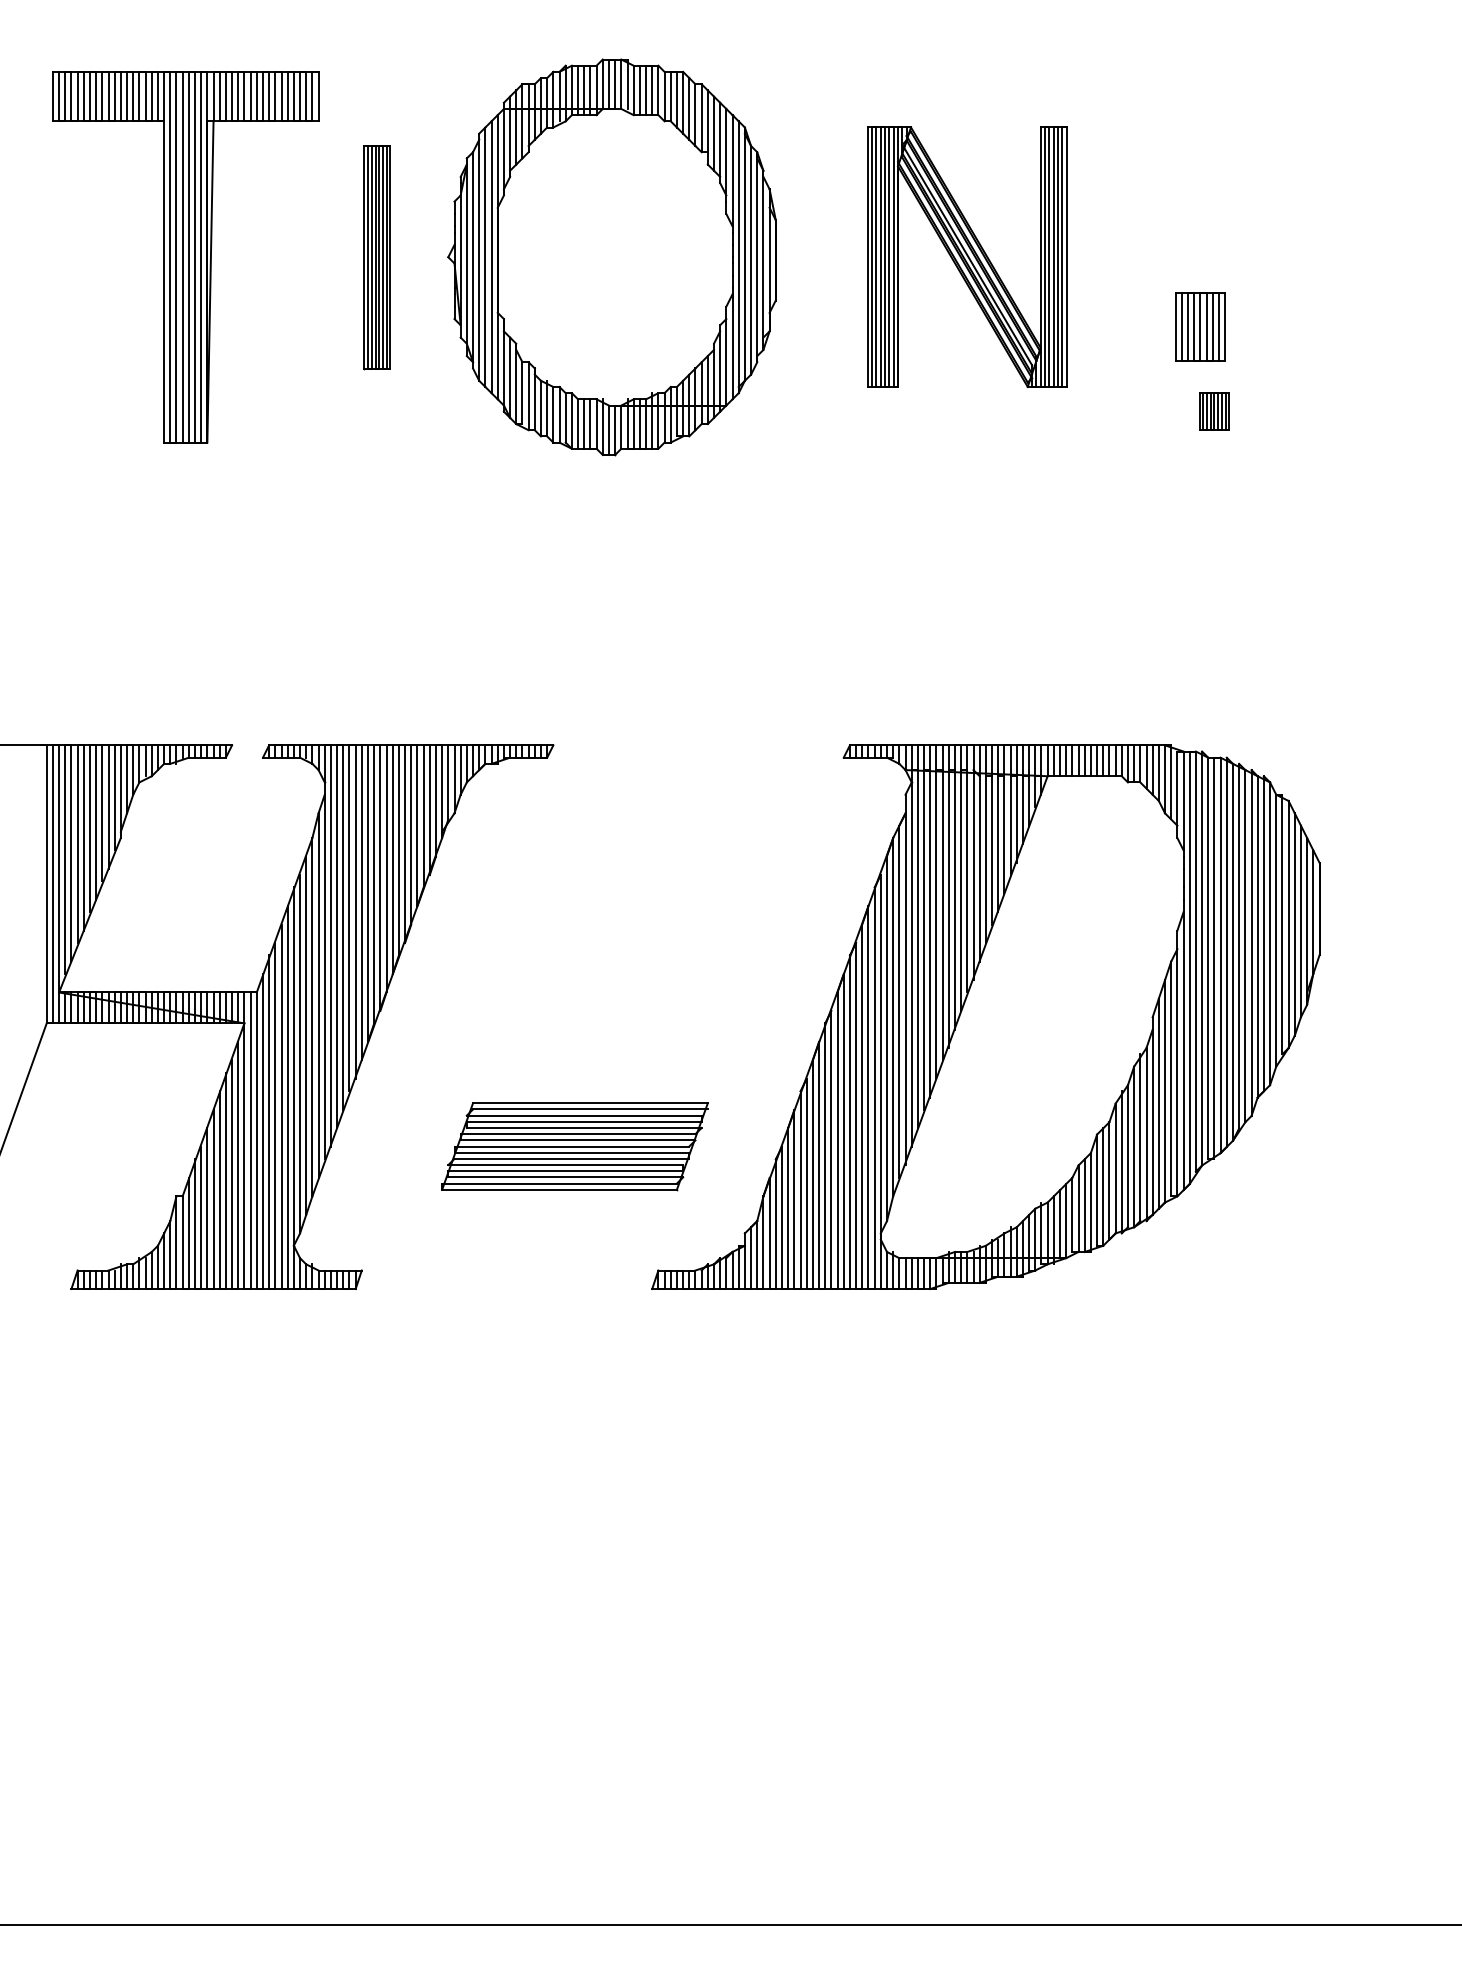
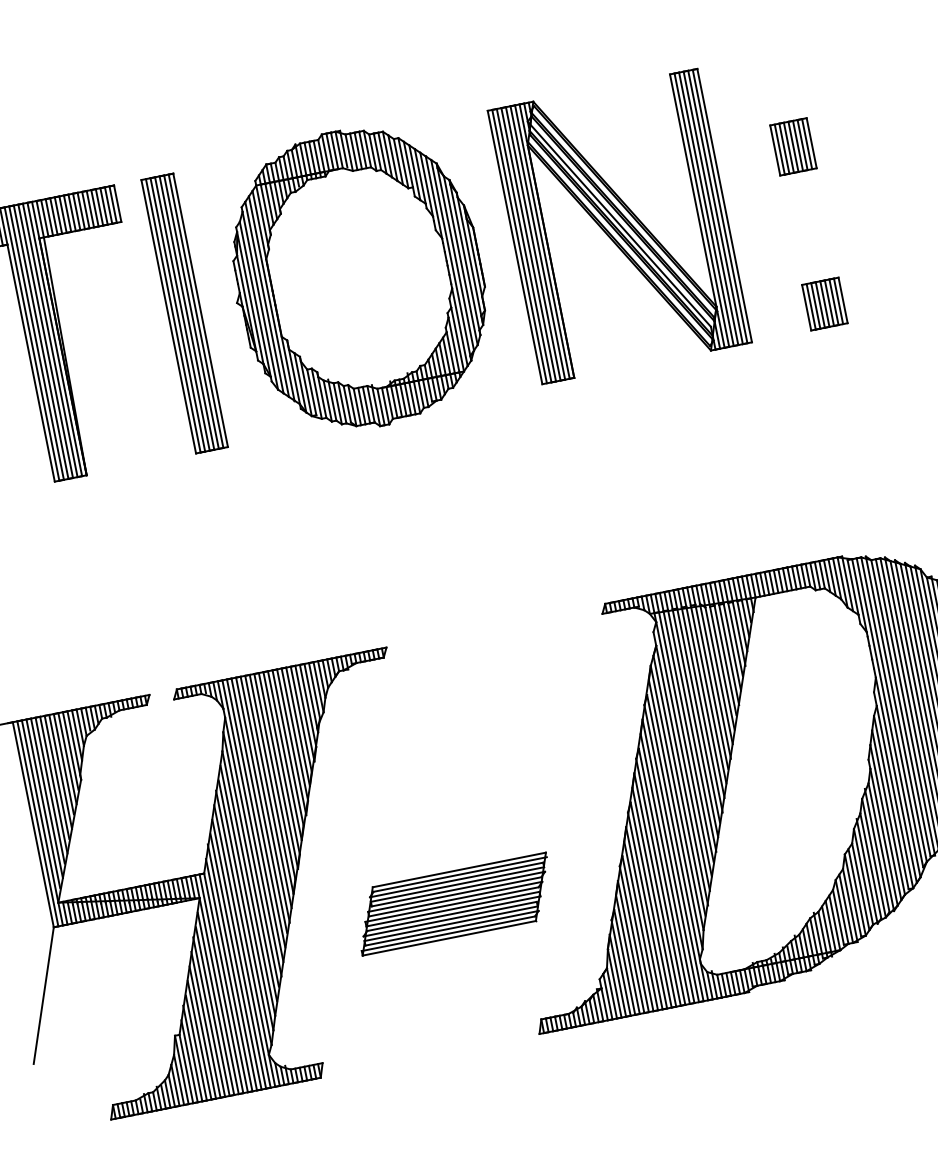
part: (966, 256) -> (619, 226), size x1.43
part: (377, 257) -> (184, 313), size x1.67
part: (1200, 326) -> (793, 146), moved
part: (1214, 411) -> (824, 303), size x1.67
part: (574, 1146) -> (453, 904), moved

